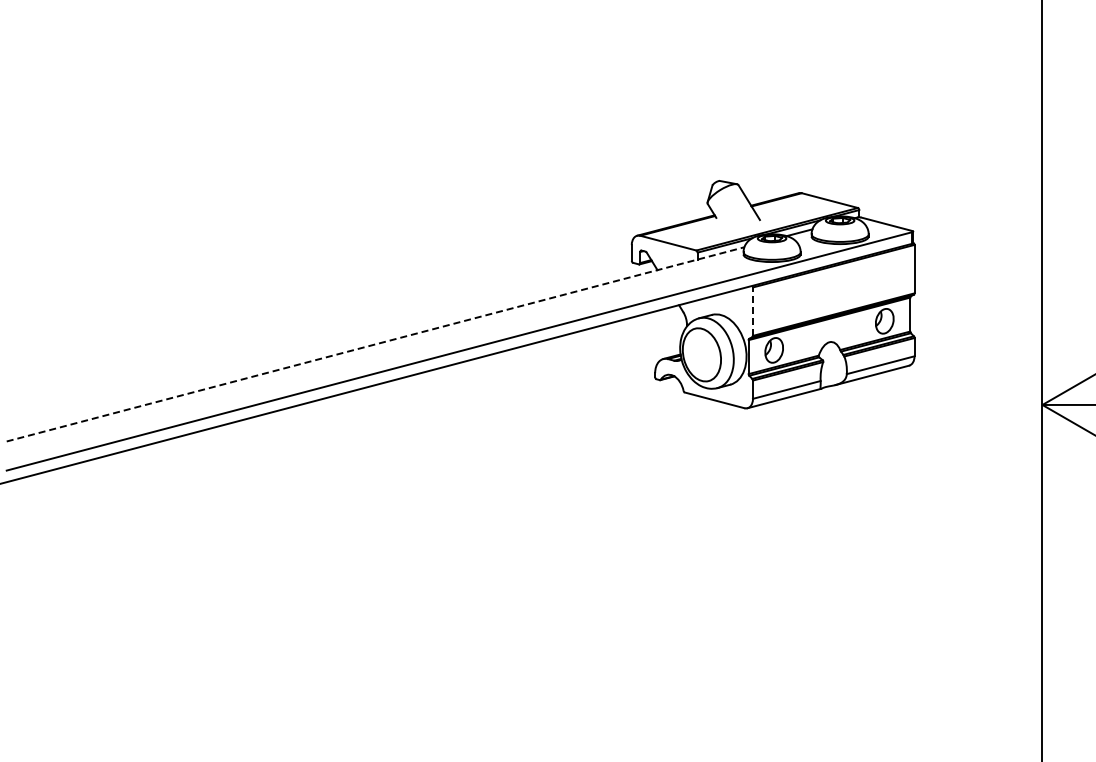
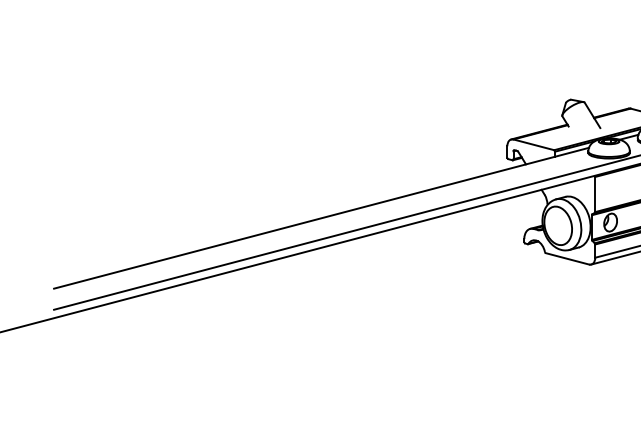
line: (752, 311) -> (594, 194), dashed -> solid
line: (376, 344) -> (322, 218), dashed -> solid

